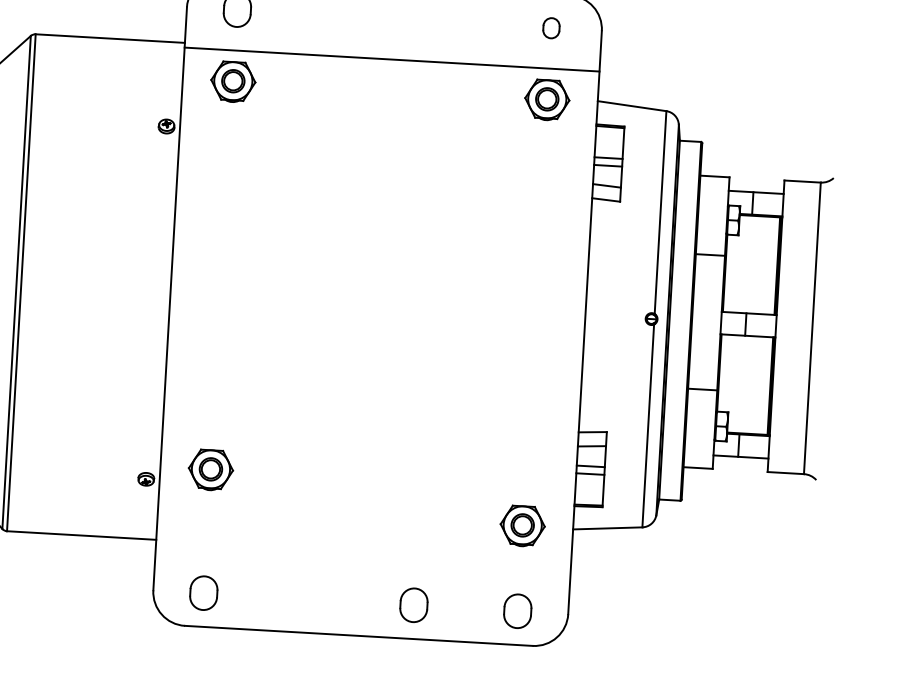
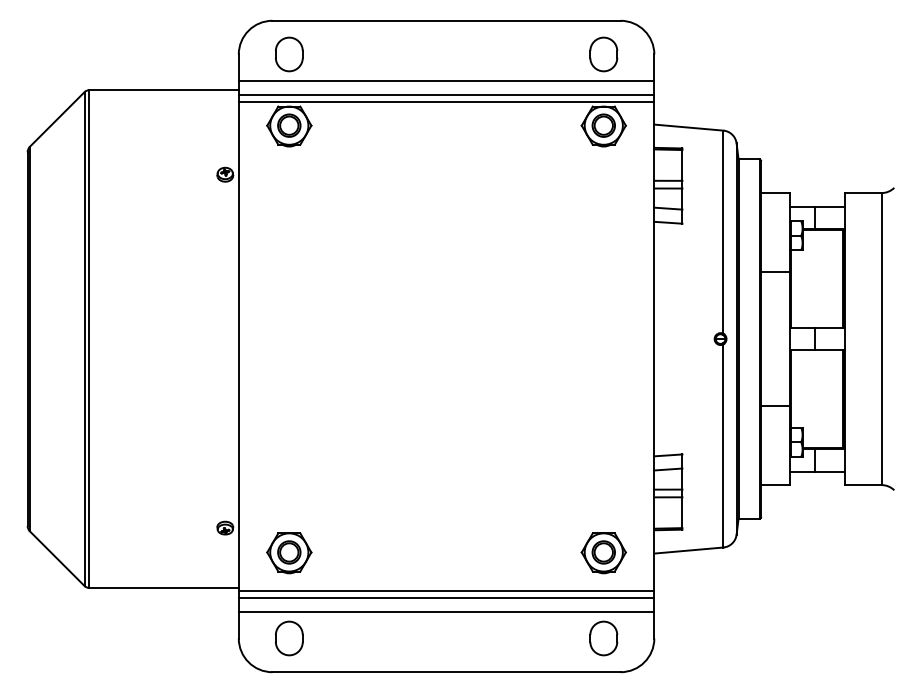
part: (551, 28) -> (603, 54), size x1.67
line: (392, 46) -> (446, 81), added
line: (391, 66) -> (446, 101), added
part: (211, 470) -> (289, 553), moved
line: (363, 555) -> (446, 591), added
line: (363, 562) -> (446, 598), added
line: (362, 575) -> (446, 611), added
part: (413, 605) -> (499, 638), removed

